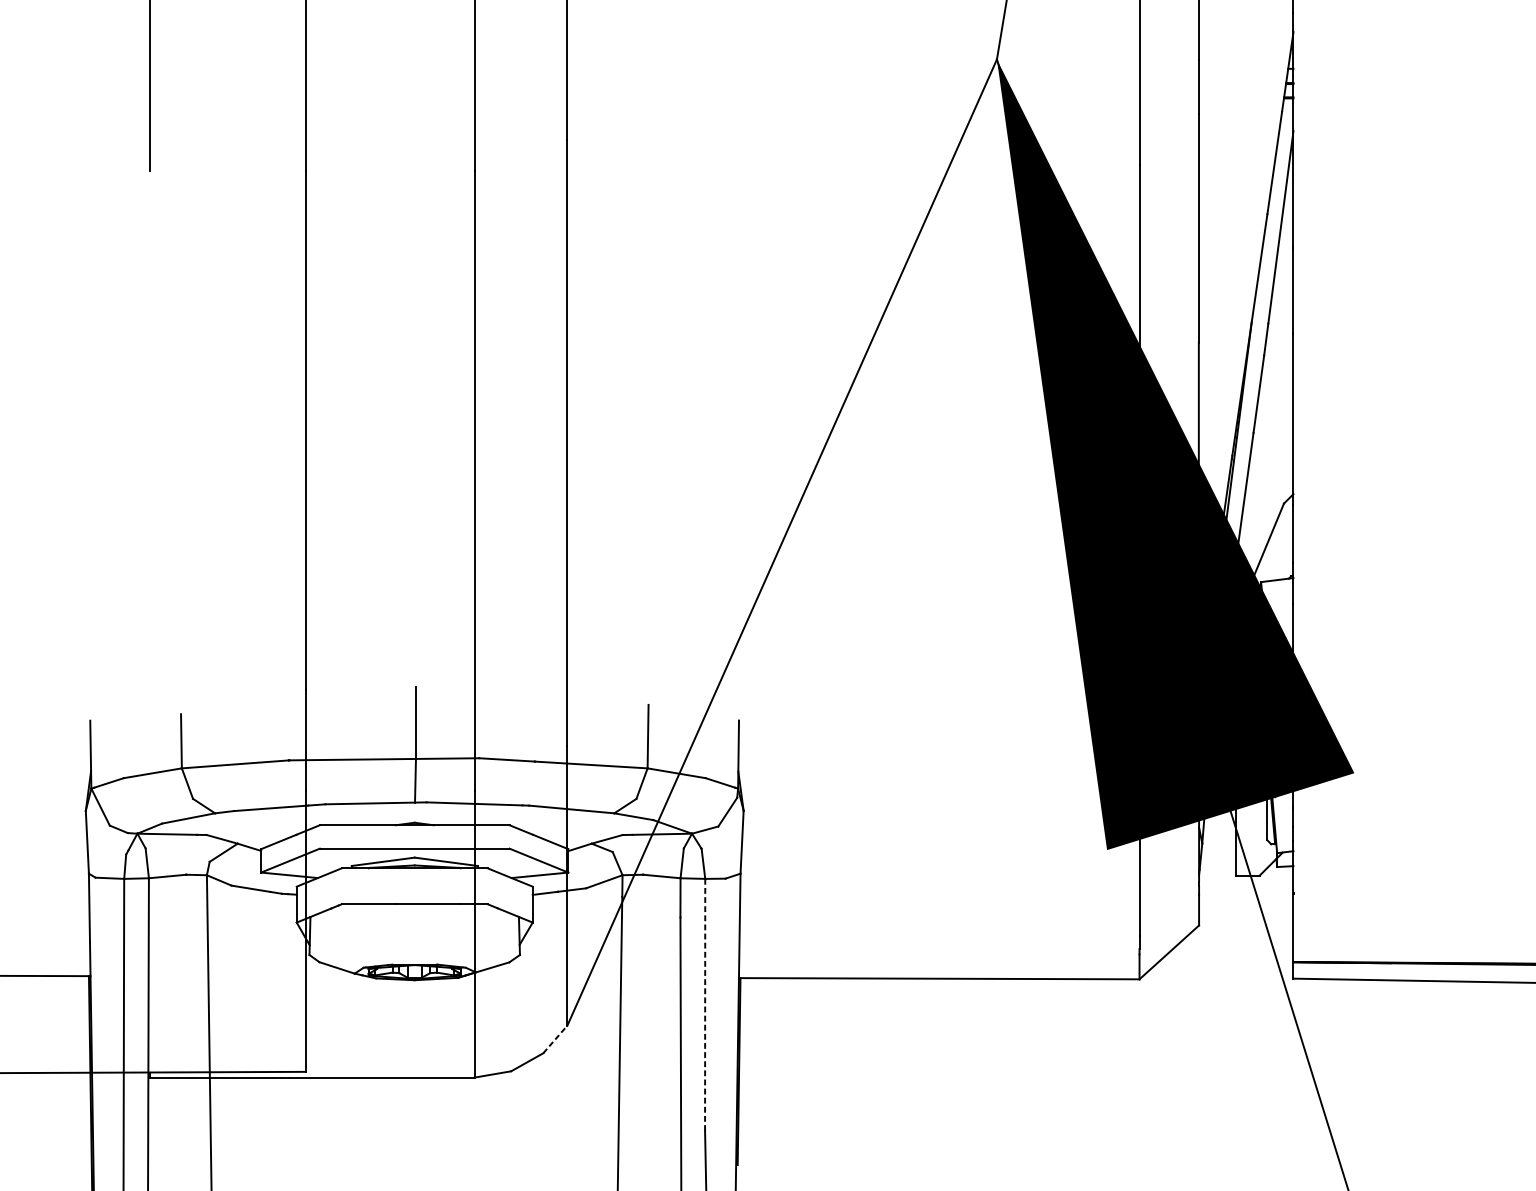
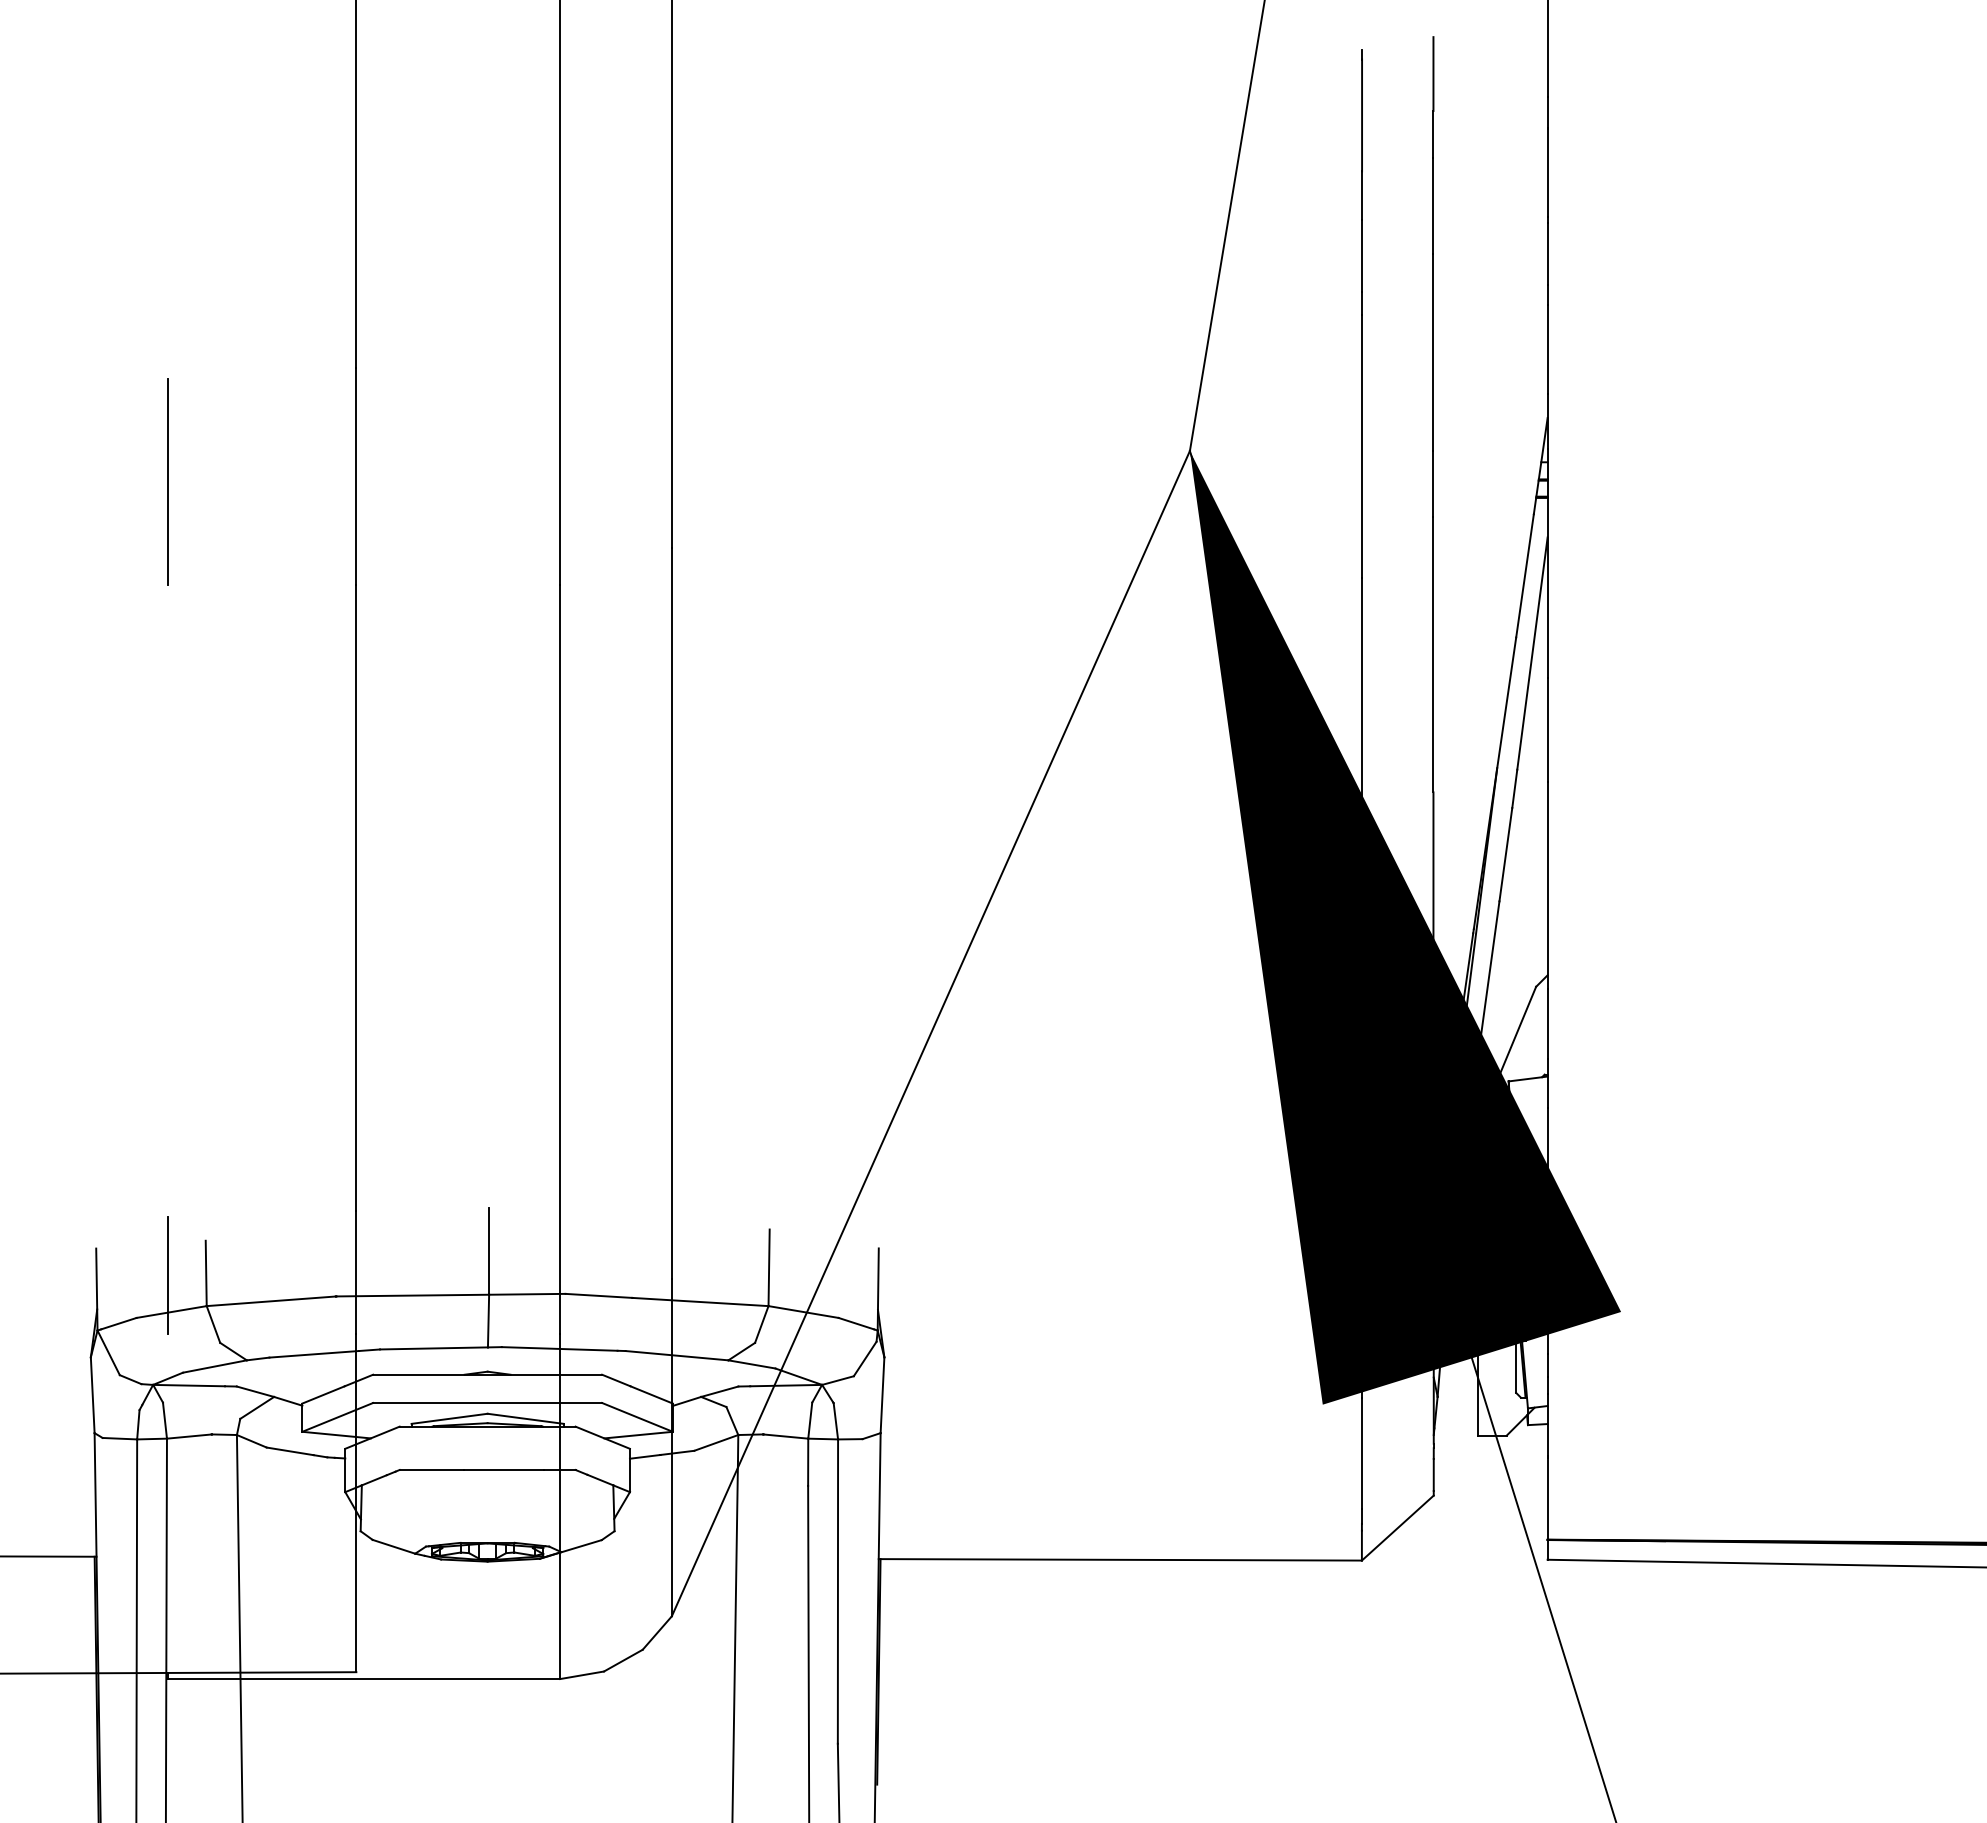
line: (149, 742) -> (167, 1274), added
line: (704, 1005) -> (837, 1592), dashed -> solid
line: (555, 1038) -> (657, 1632), dashed -> solid

